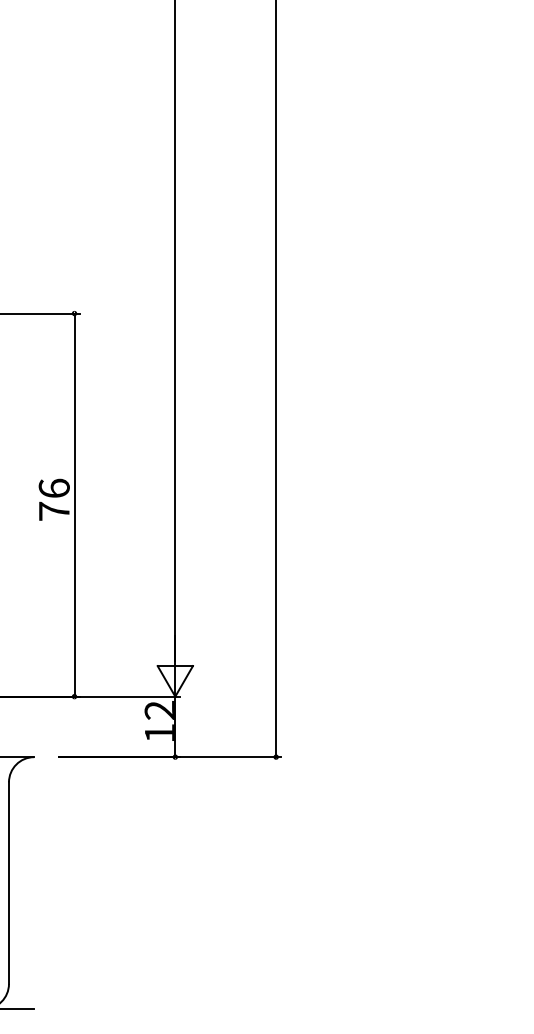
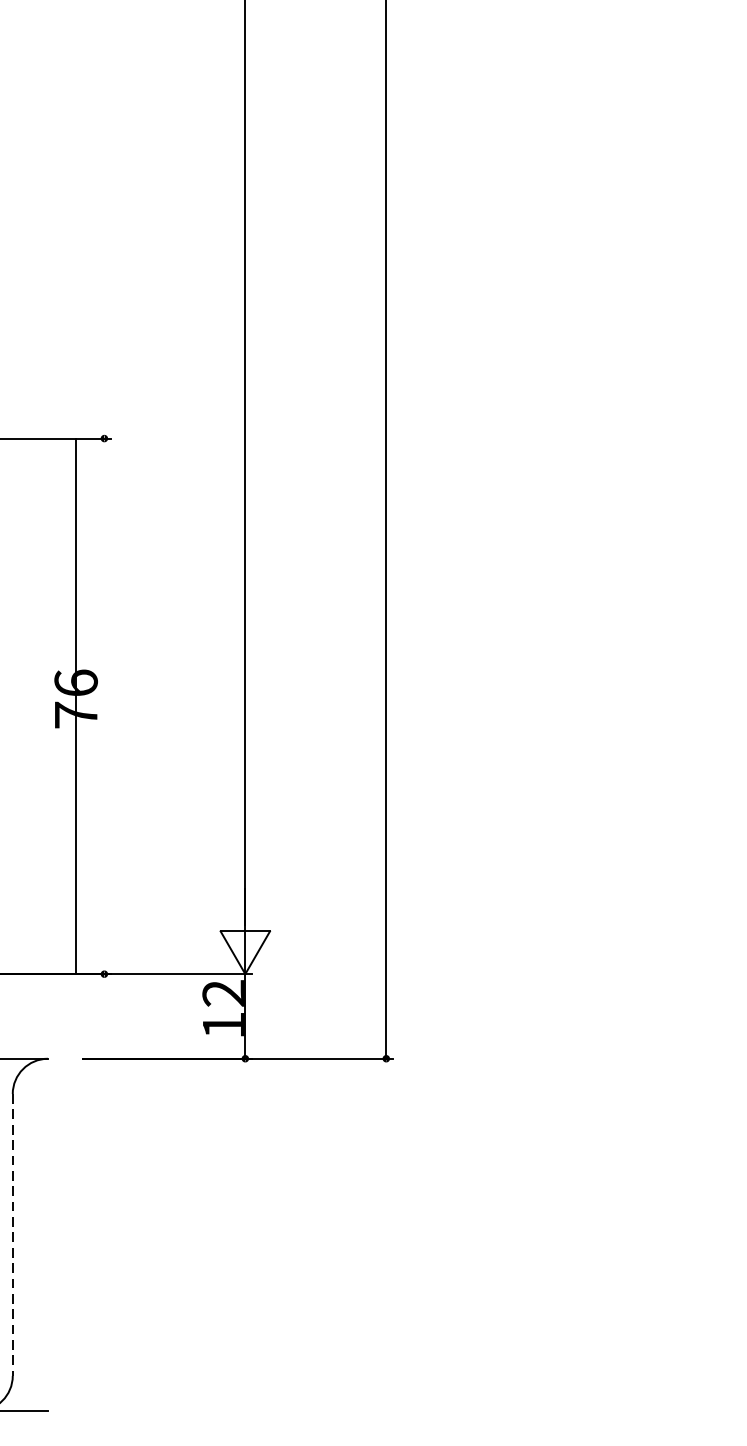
line: (74, 504) -> (76, 705), moved
line: (8, 883) -> (12, 1235), solid -> dashed

